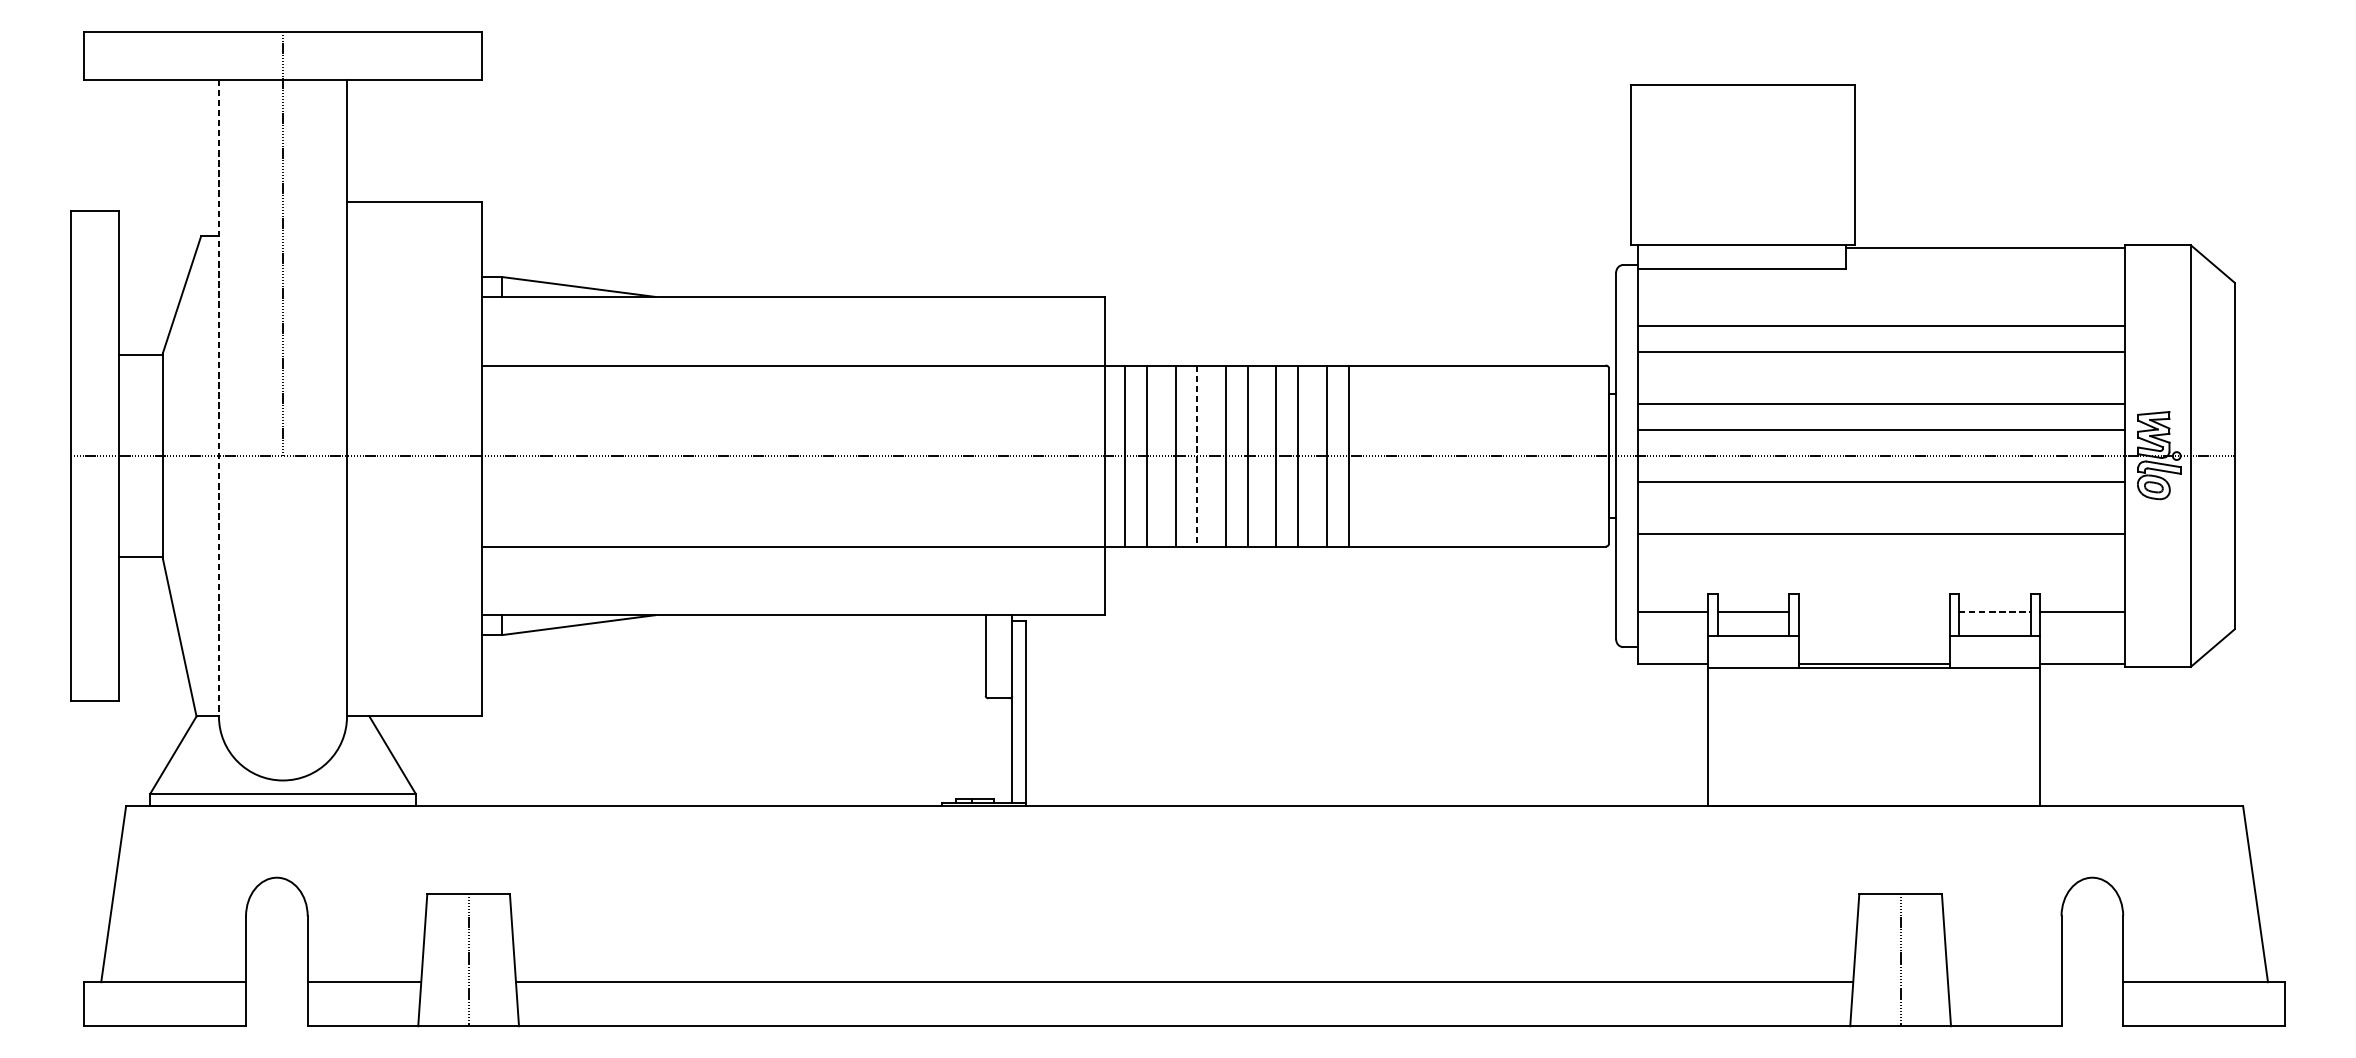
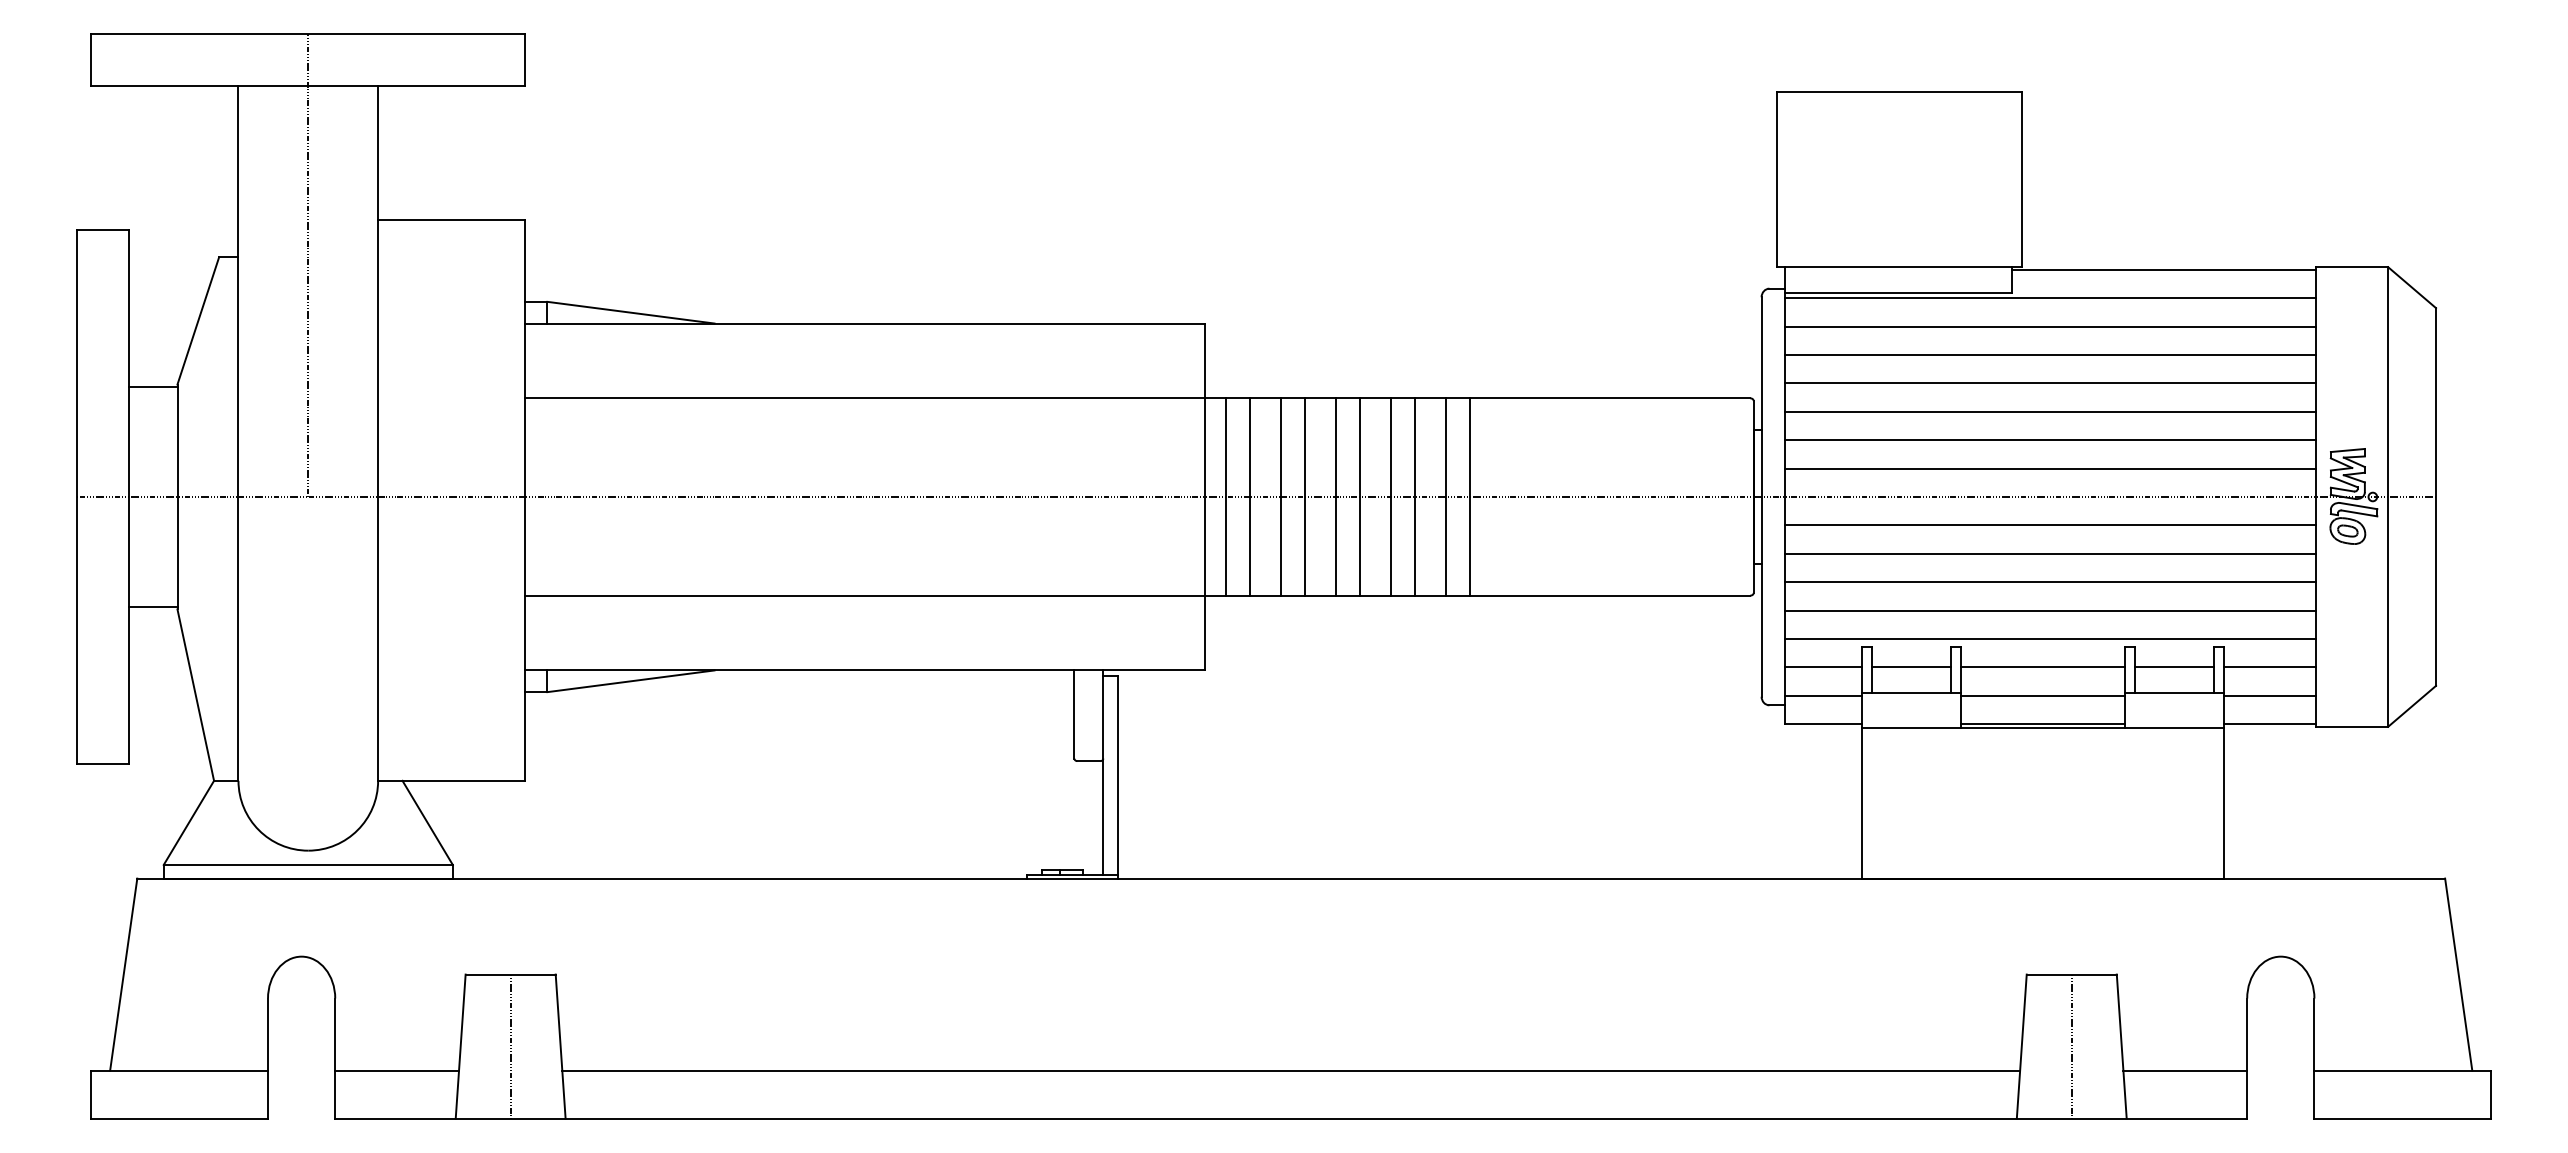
line: (1881, 273) -> (2050, 298), added
line: (1881, 299) -> (2050, 326), added
line: (1881, 377) -> (2050, 411), added
line: (218, 398) -> (238, 434), dashed -> solid
line: (1197, 455) -> (1305, 496), dashed -> solid
line: (1881, 507) -> (2050, 553), added
line: (1881, 560) -> (2050, 610), added
line: (1881, 585) -> (2050, 638), added
line: (1873, 612) -> (2042, 667), added
line: (1994, 612) -> (2174, 667), dashed -> solid
line: (1672, 638) -> (1823, 695), added
line: (1873, 638) -> (2042, 695), added
line: (2081, 638) -> (2269, 695), added
line: (2004, 982) -> (2185, 1070), added

